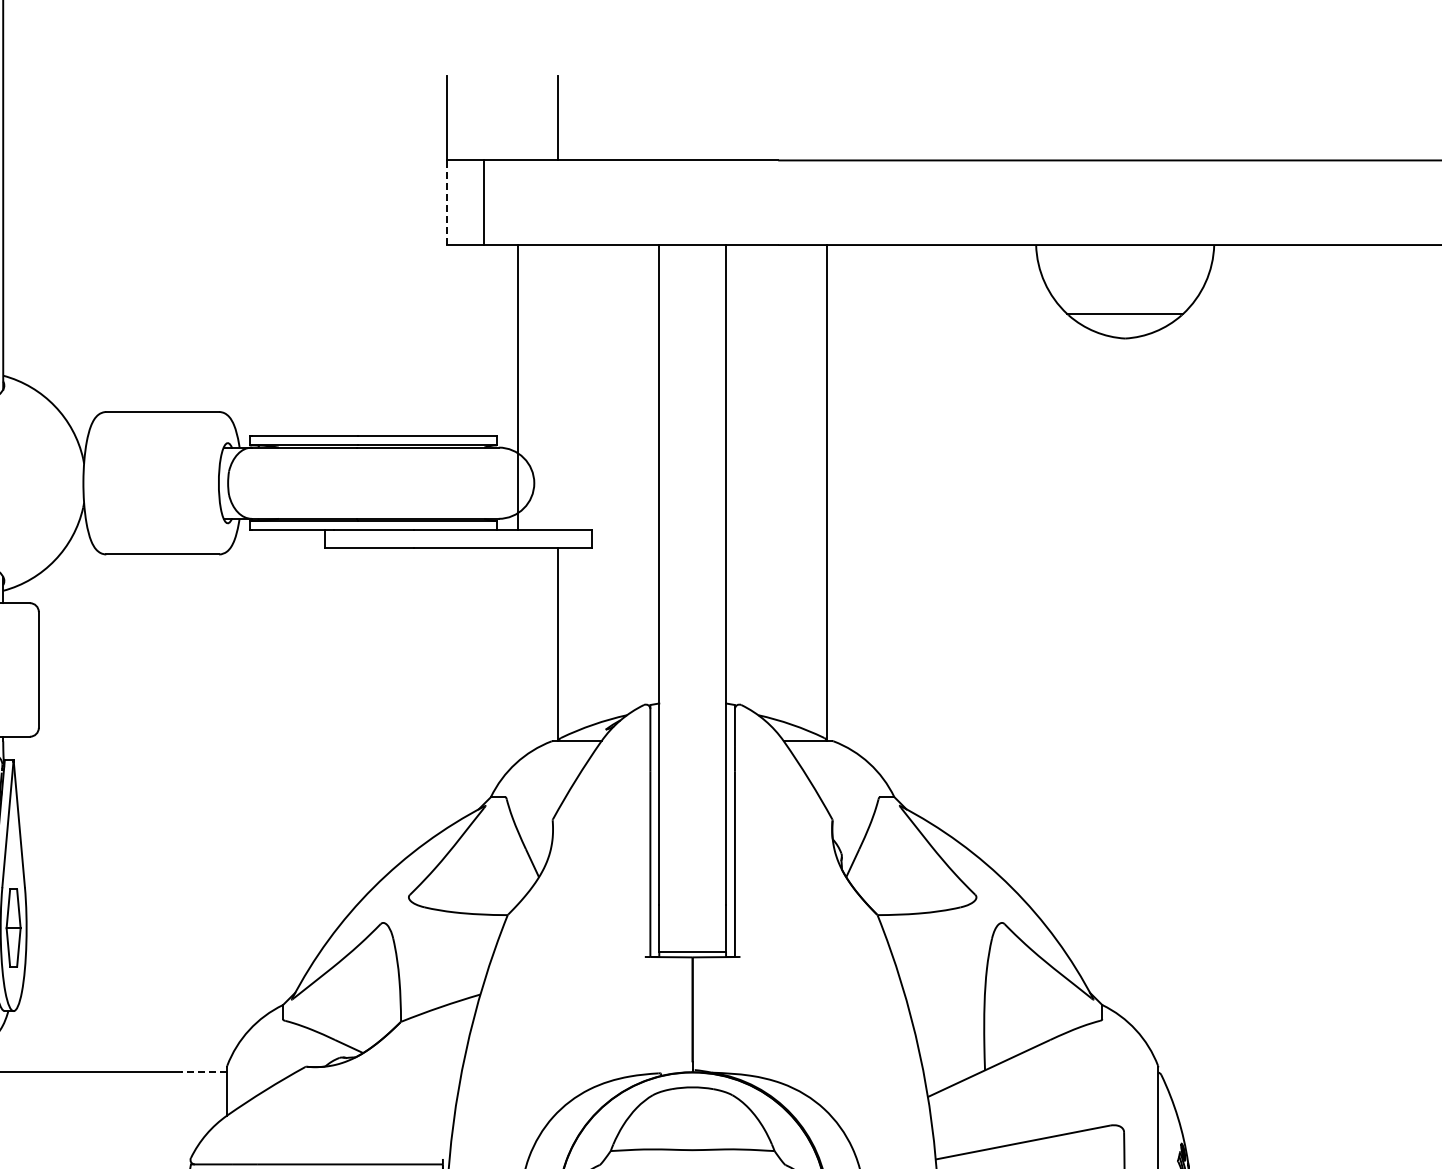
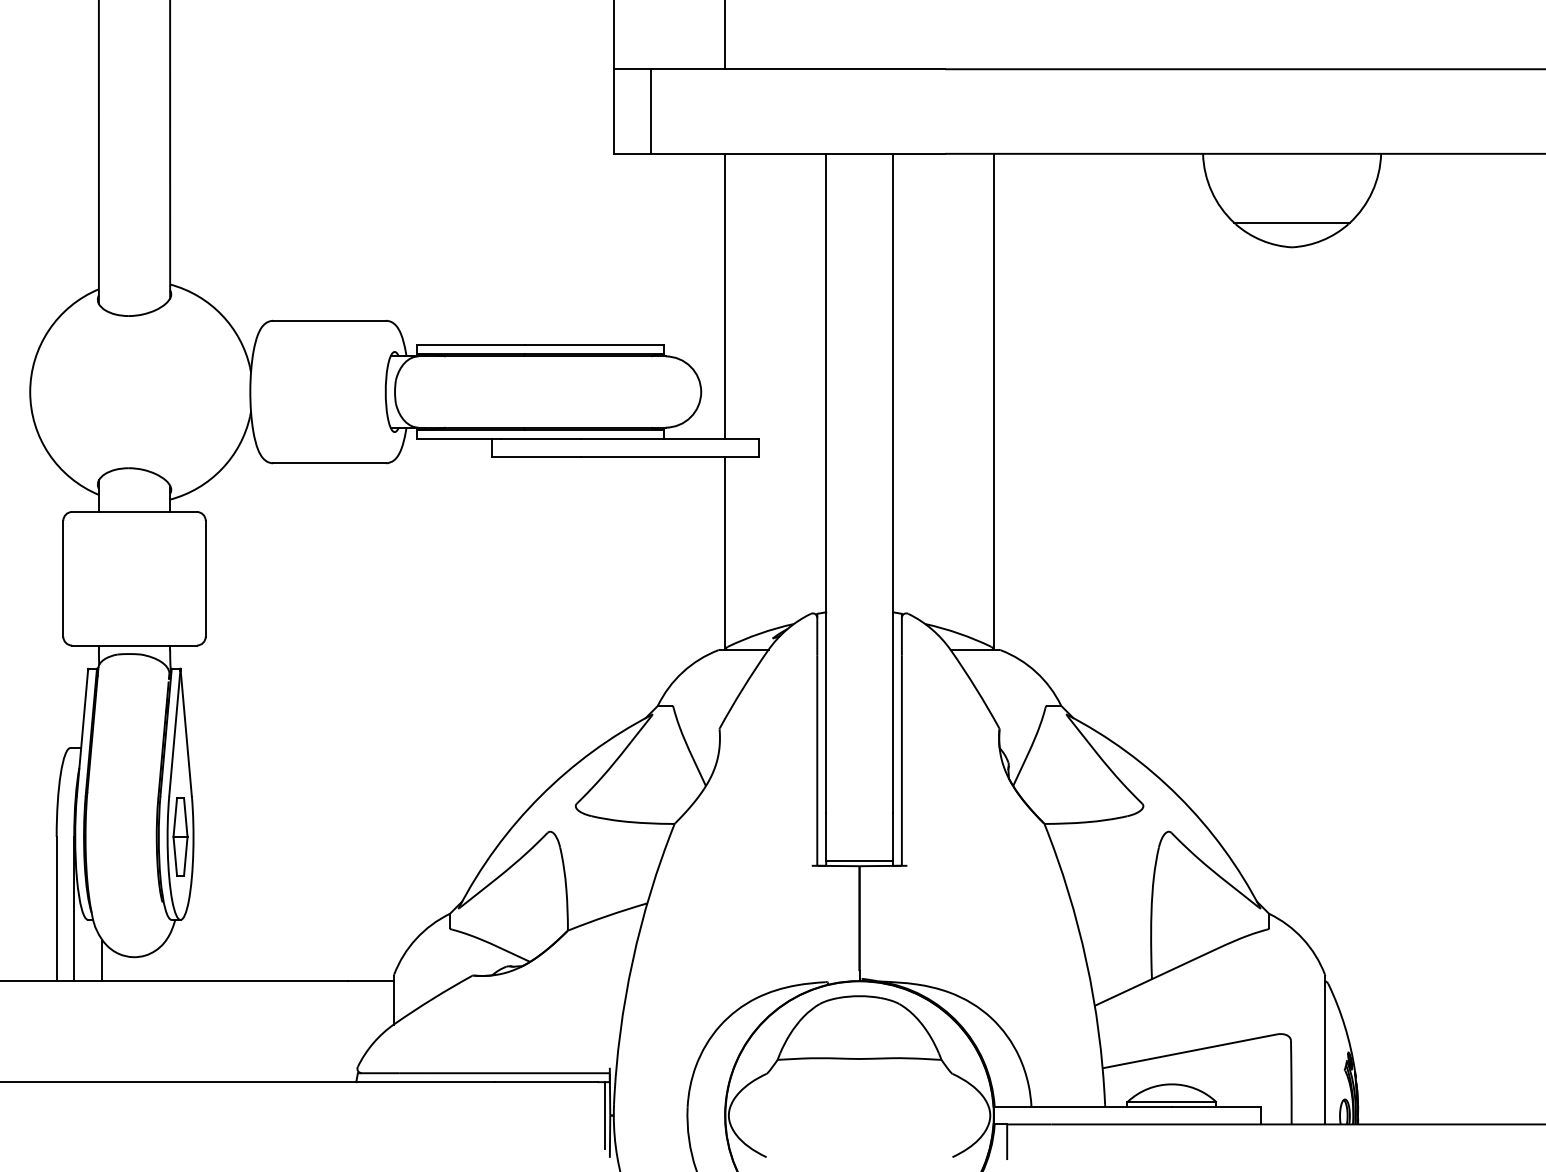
line: (447, 202) -> (614, 111), dashed -> solid
line: (518, 386) -> (725, 295), moved
line: (203, 1072) -> (370, 981), dashed -> solid

